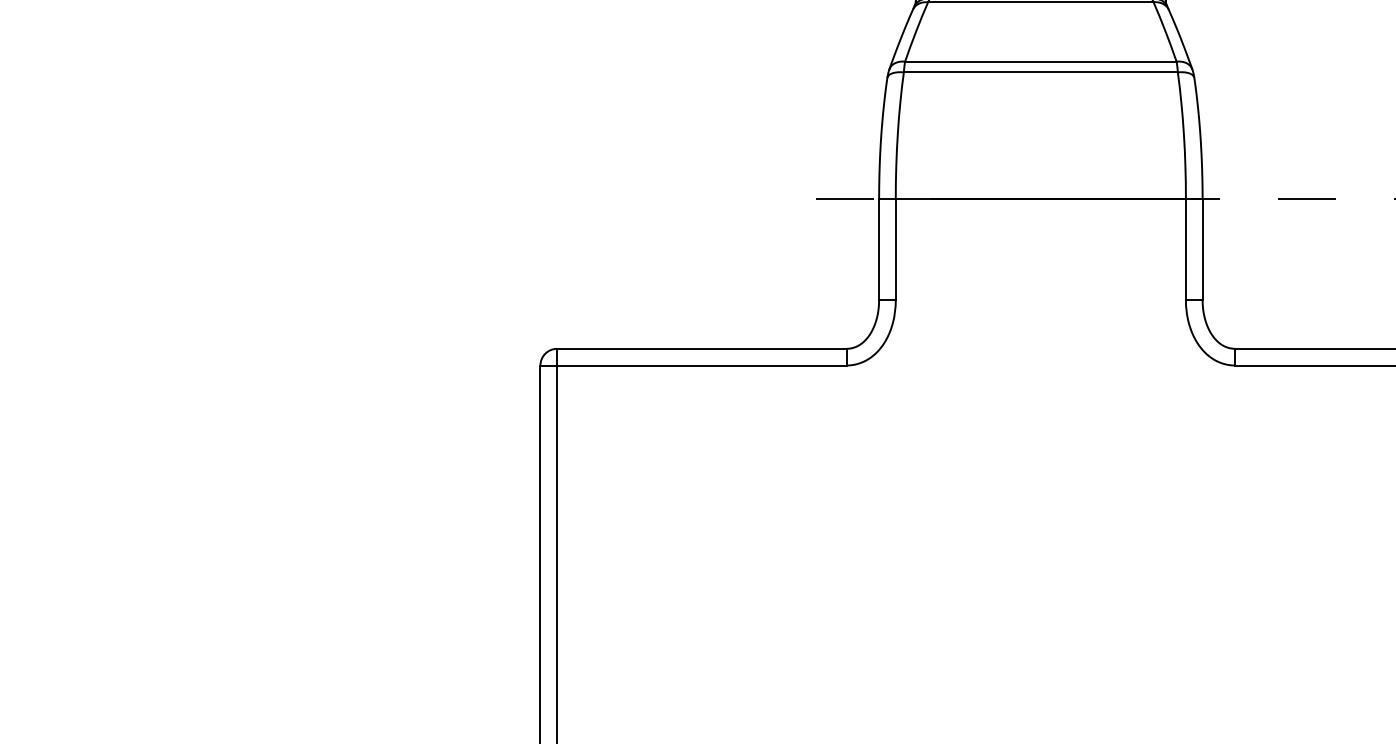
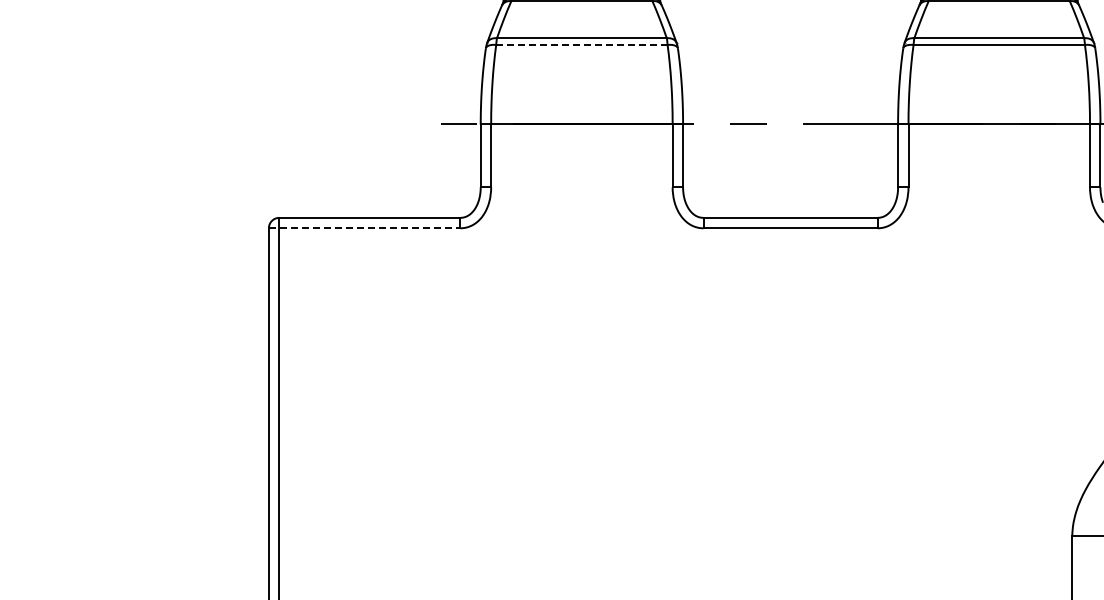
line: (1040, 71) -> (581, 44), solid -> dashed
line: (693, 365) -> (364, 228), solid -> dashed

